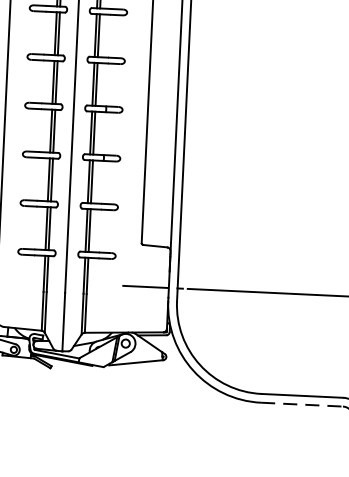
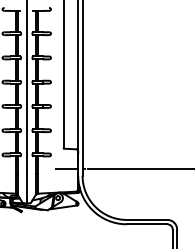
line: (302, 405) -> (147, 224), dashed -> solid

